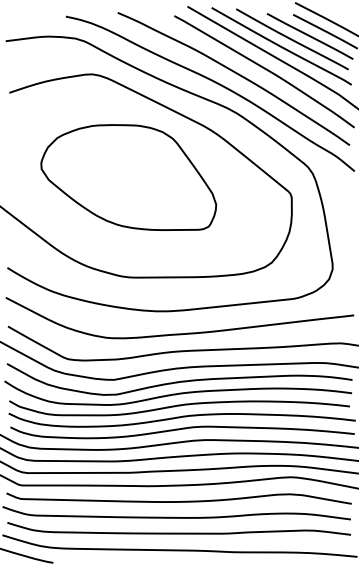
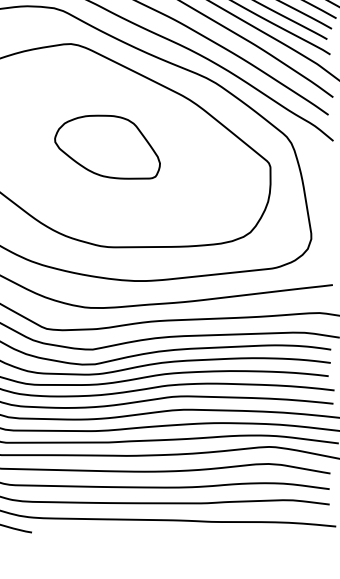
part: (128, 177) -> (107, 147), size x0.6

